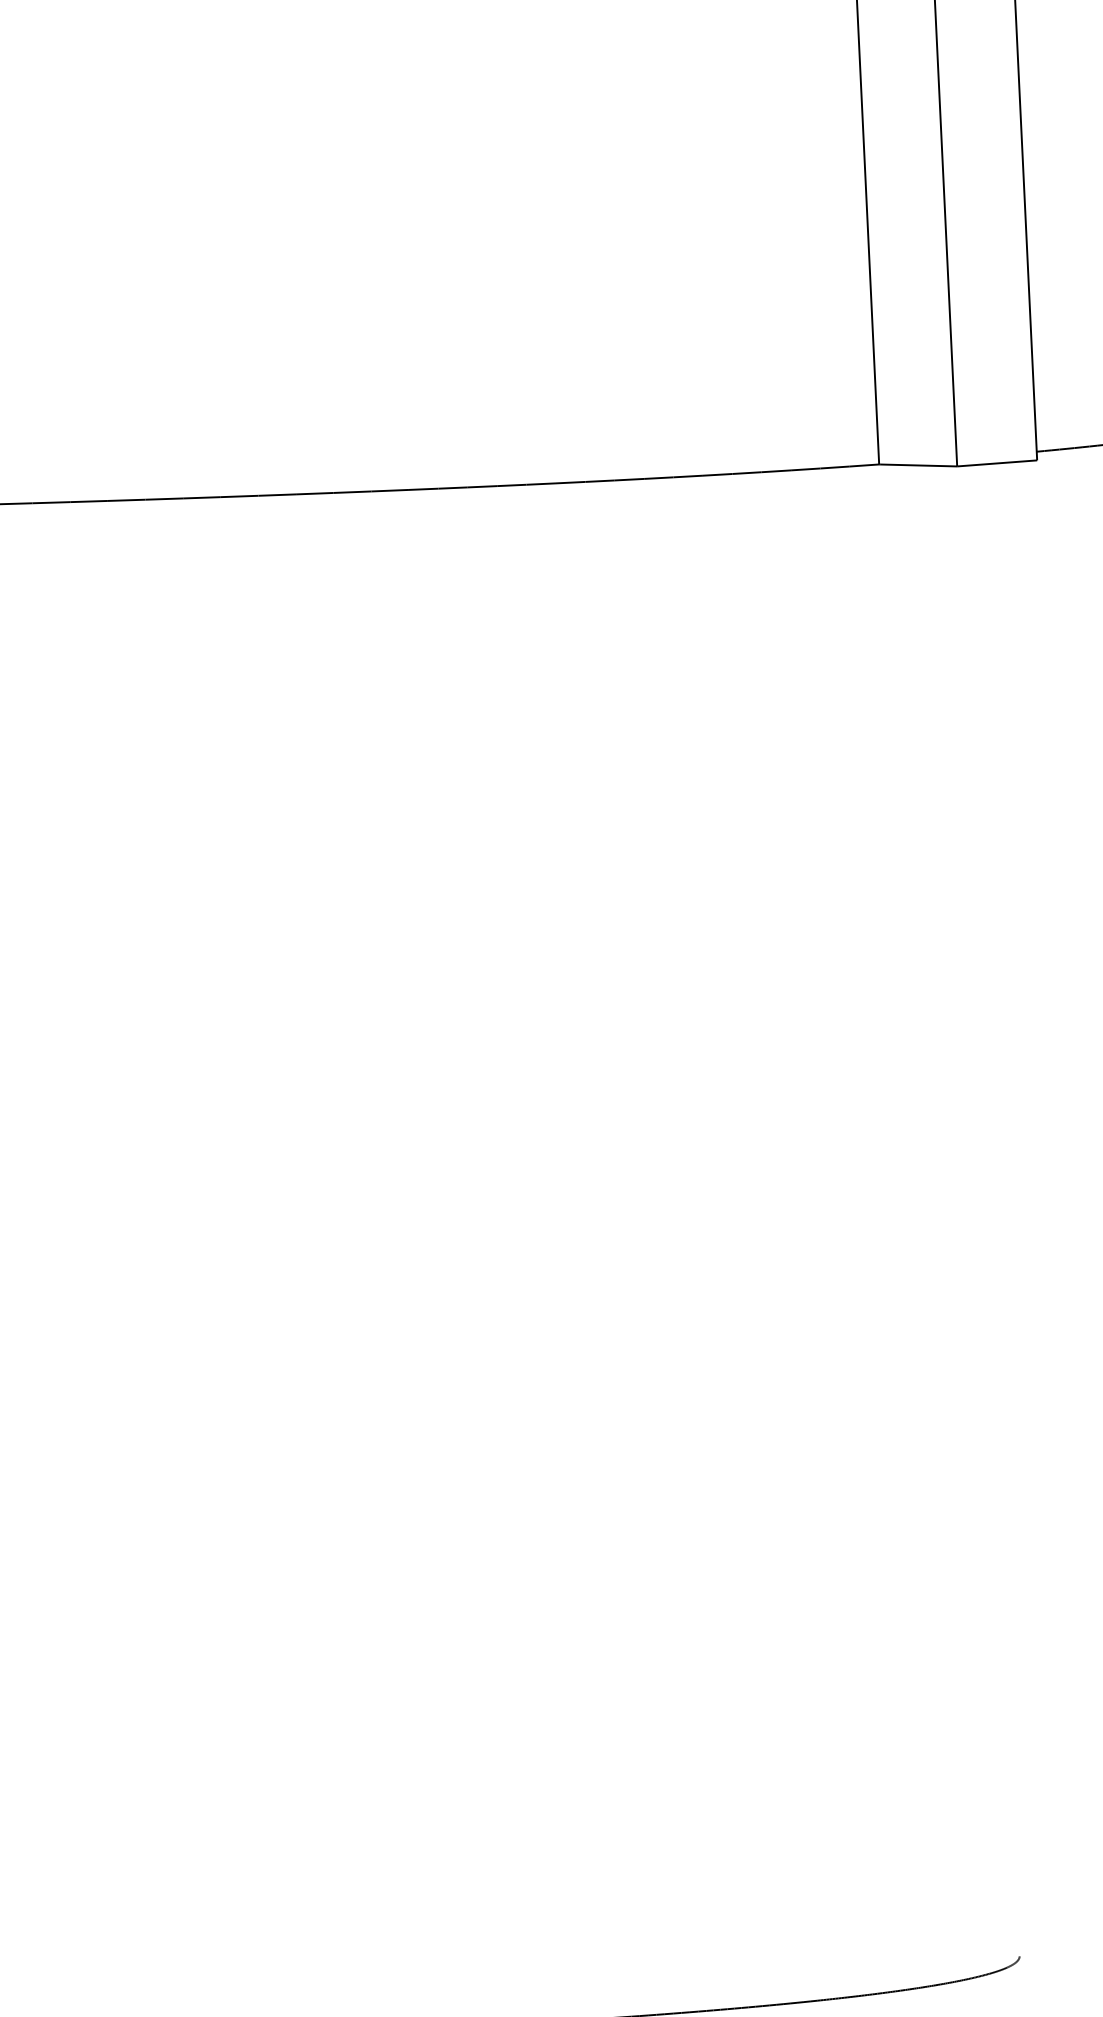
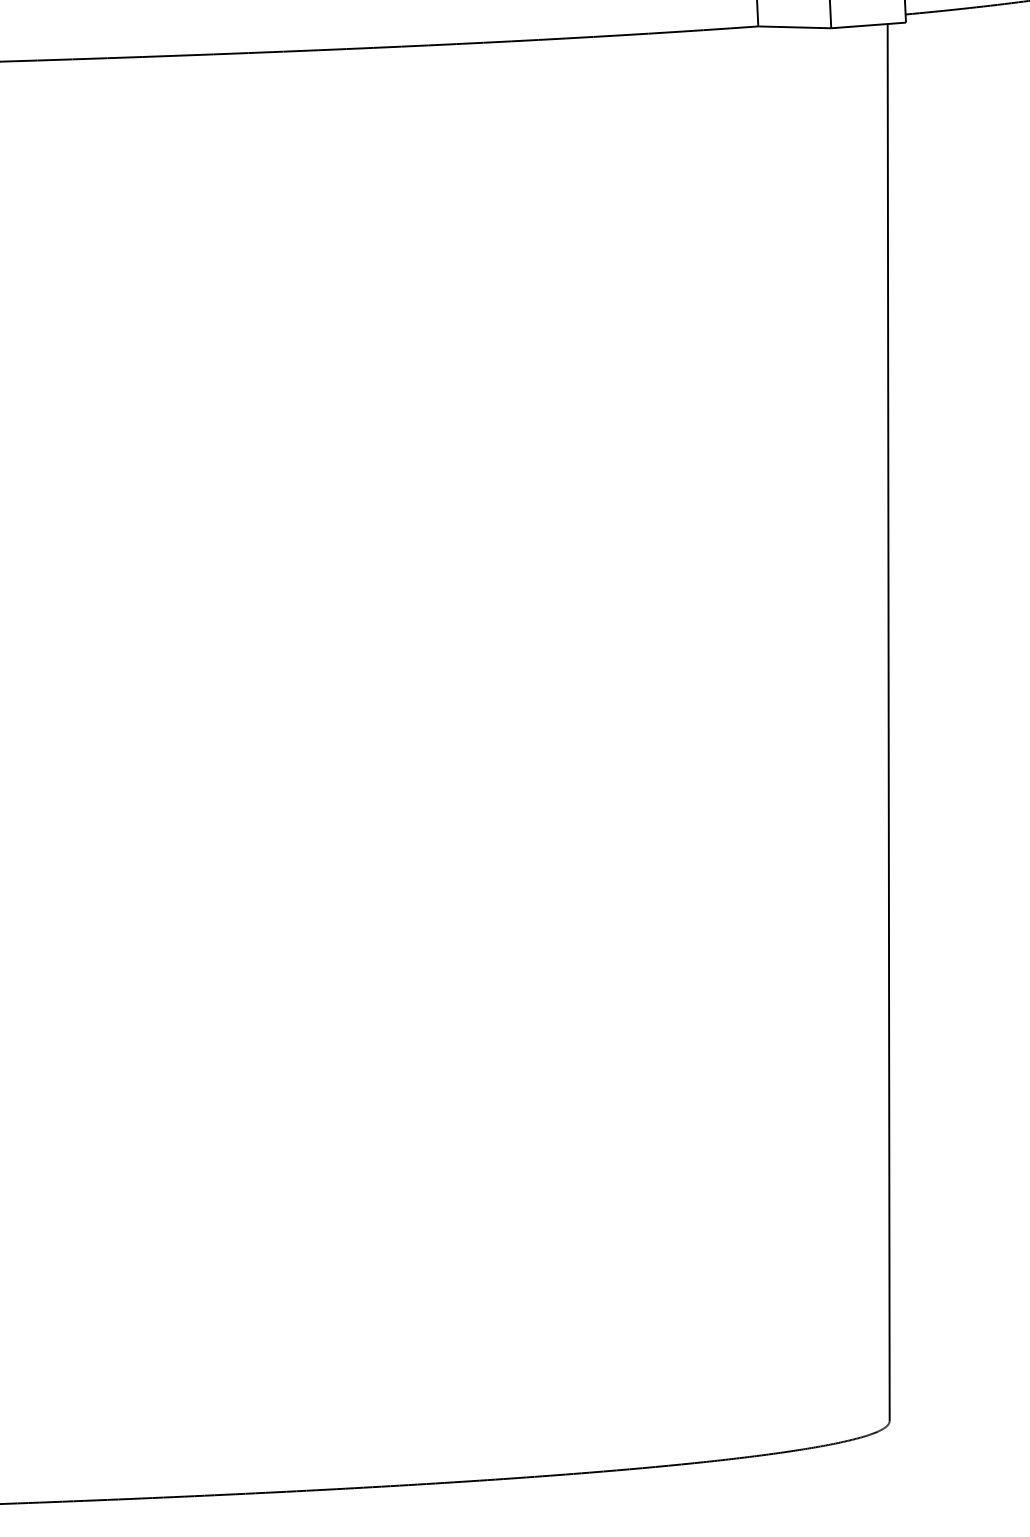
line: (1018, 1208) -> (888, 721), added

